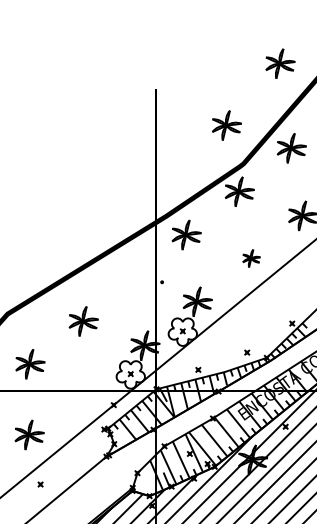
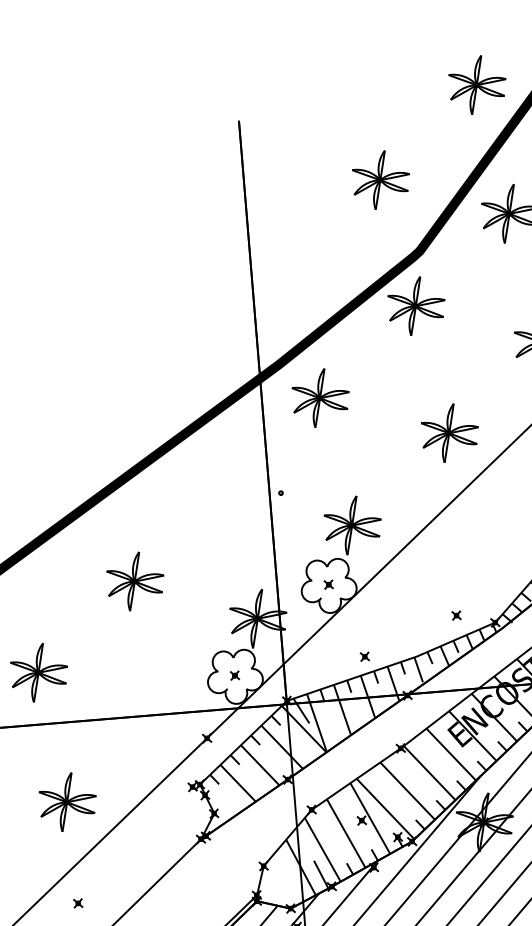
part: (280, 63) -> (477, 84), moved
part: (251, 258) -> (449, 433), size x1.67
part: (29, 434) -> (67, 801), moved

